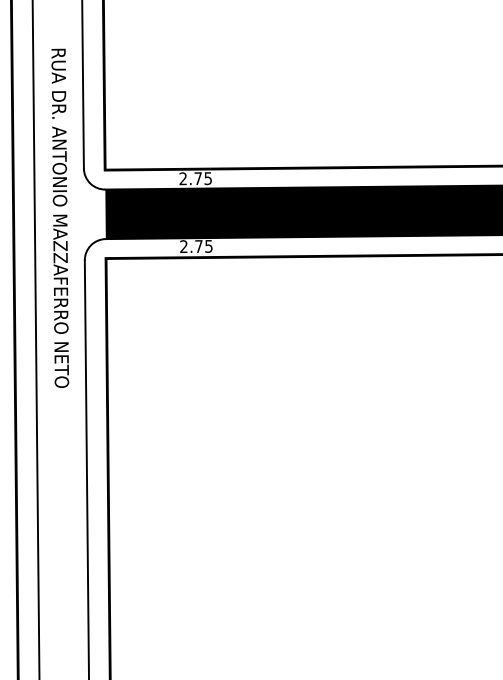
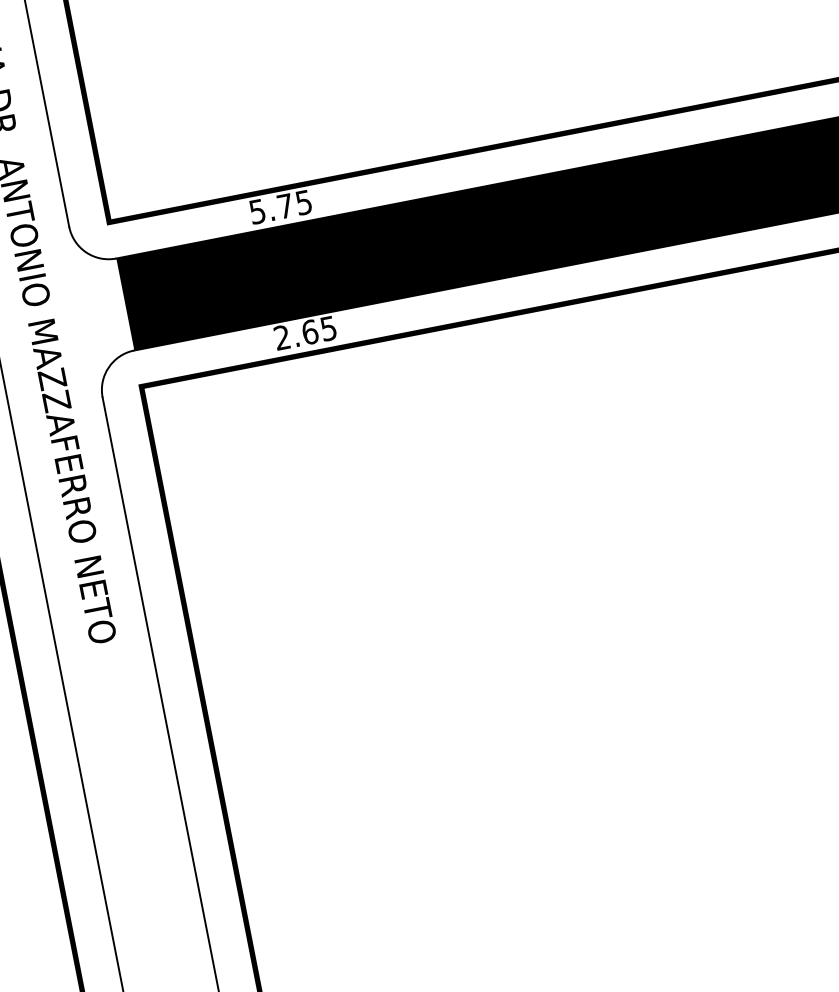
text: (182, 178) -> (256, 211), 2.75 -> 5.75
text: (198, 246) -> (309, 332), 2.75 -> 2.65

